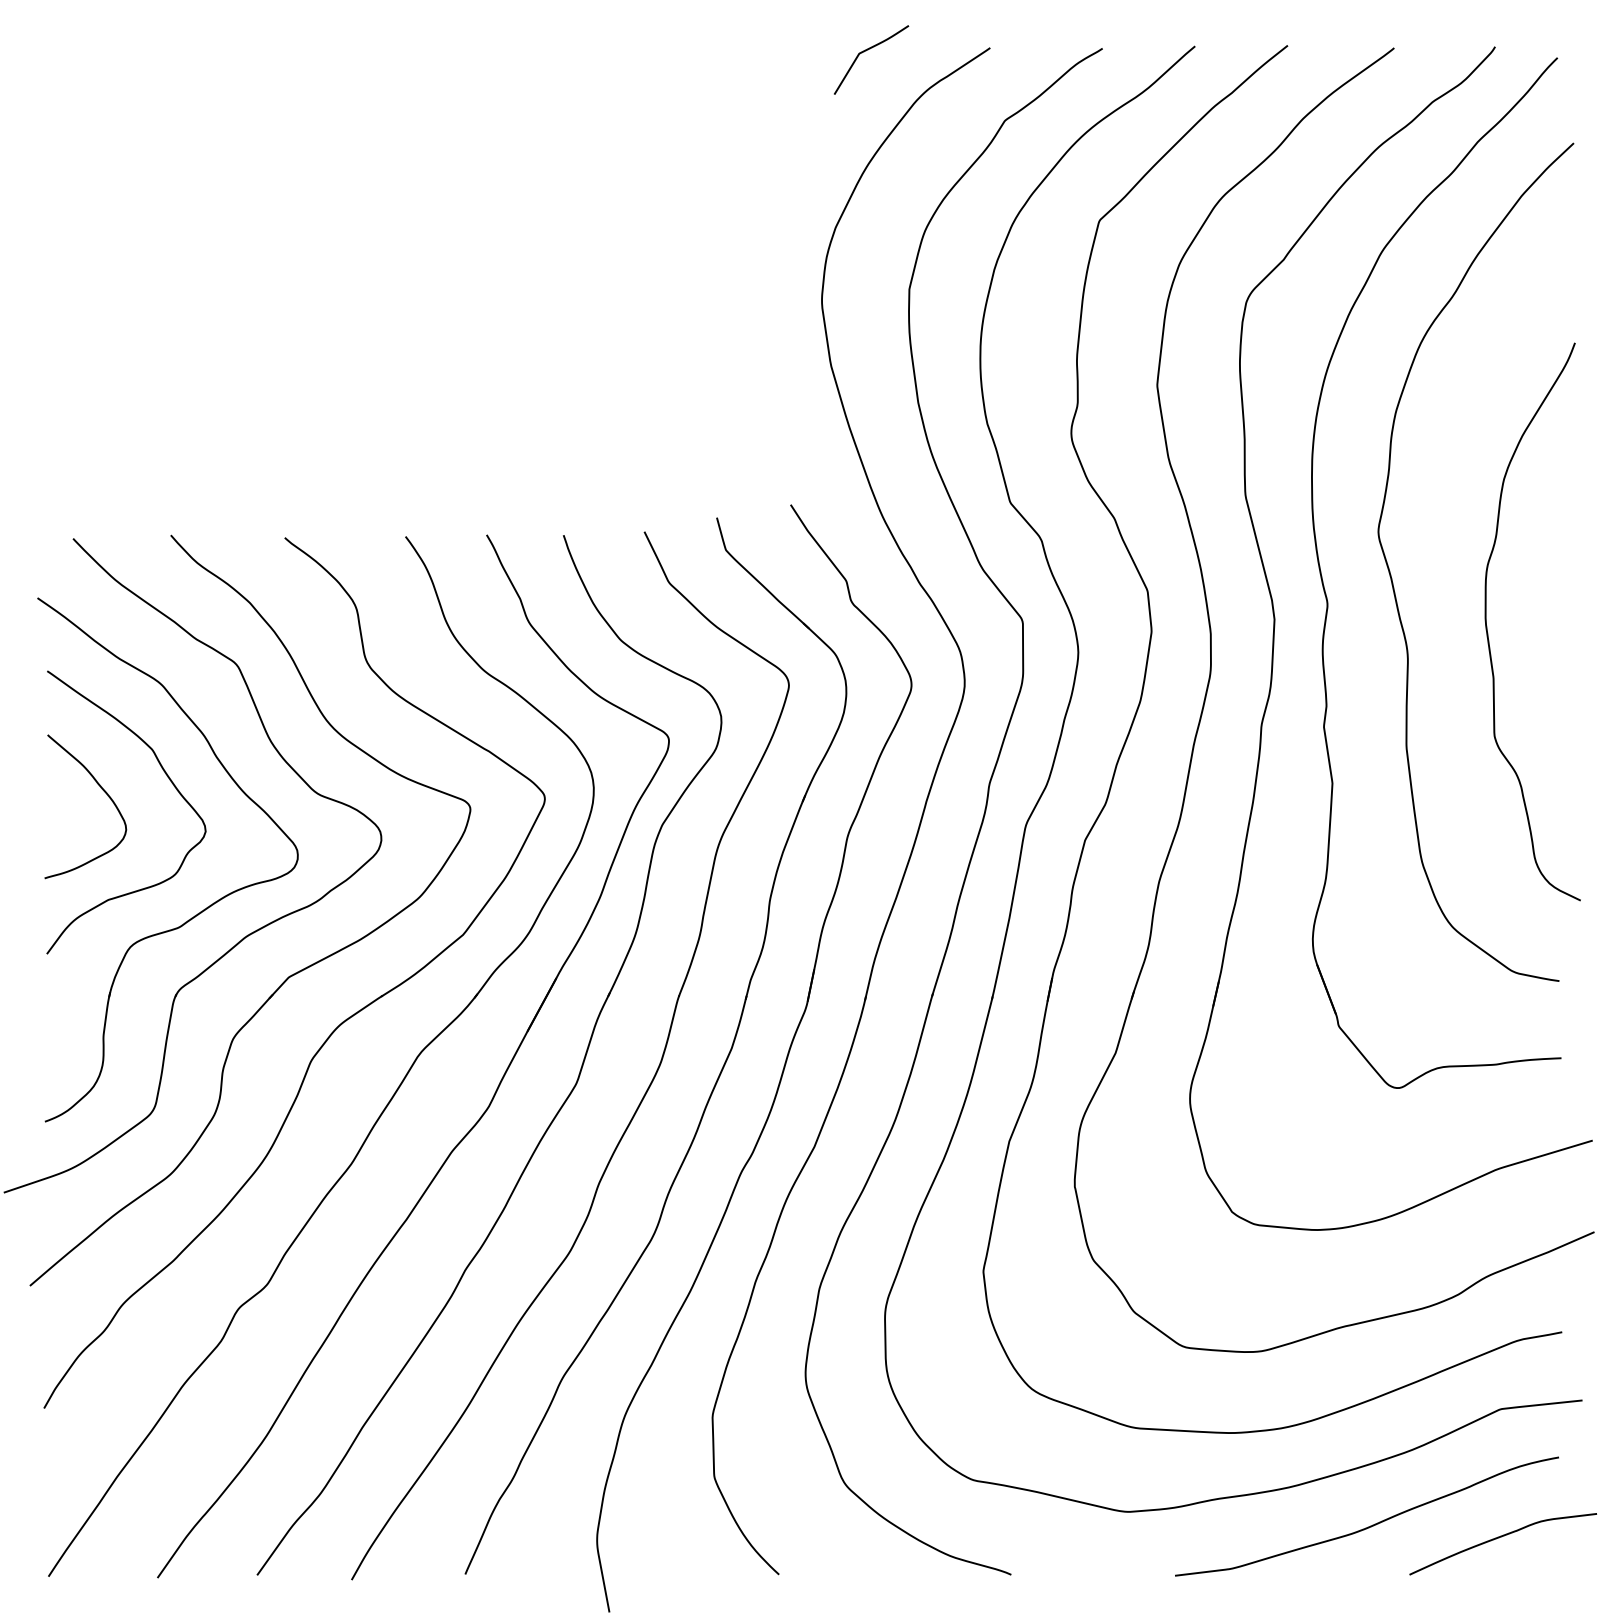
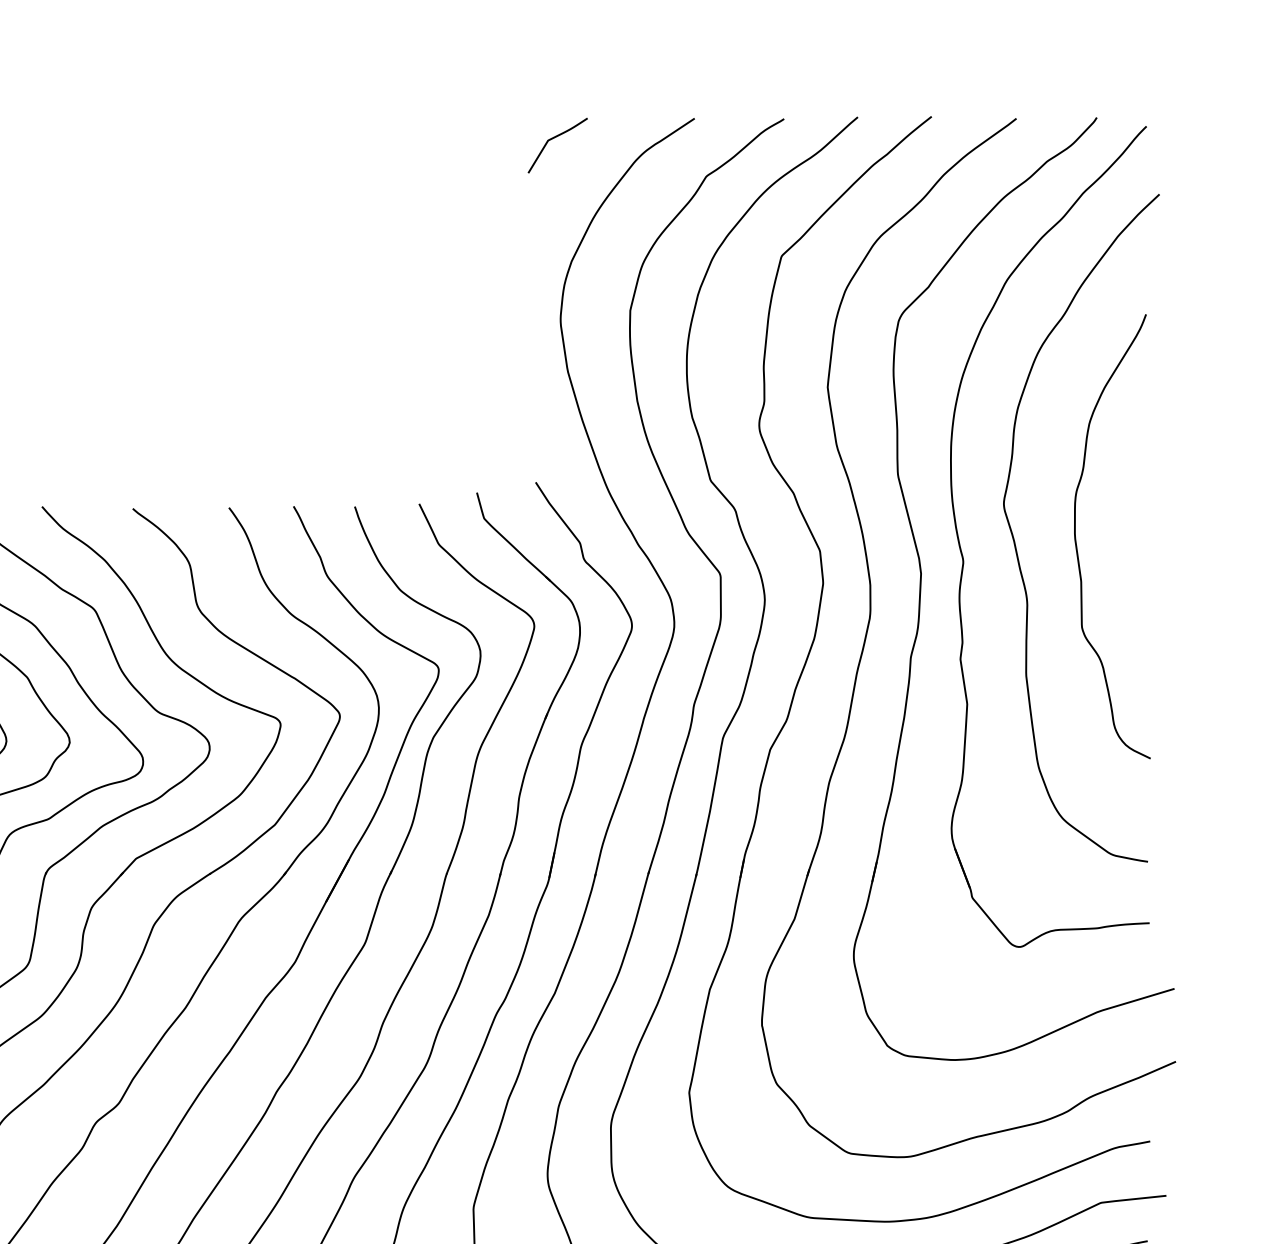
curve: (866, 51) -> (553, 138), moved
curve: (1487, 626) -> (1076, 540), moved

